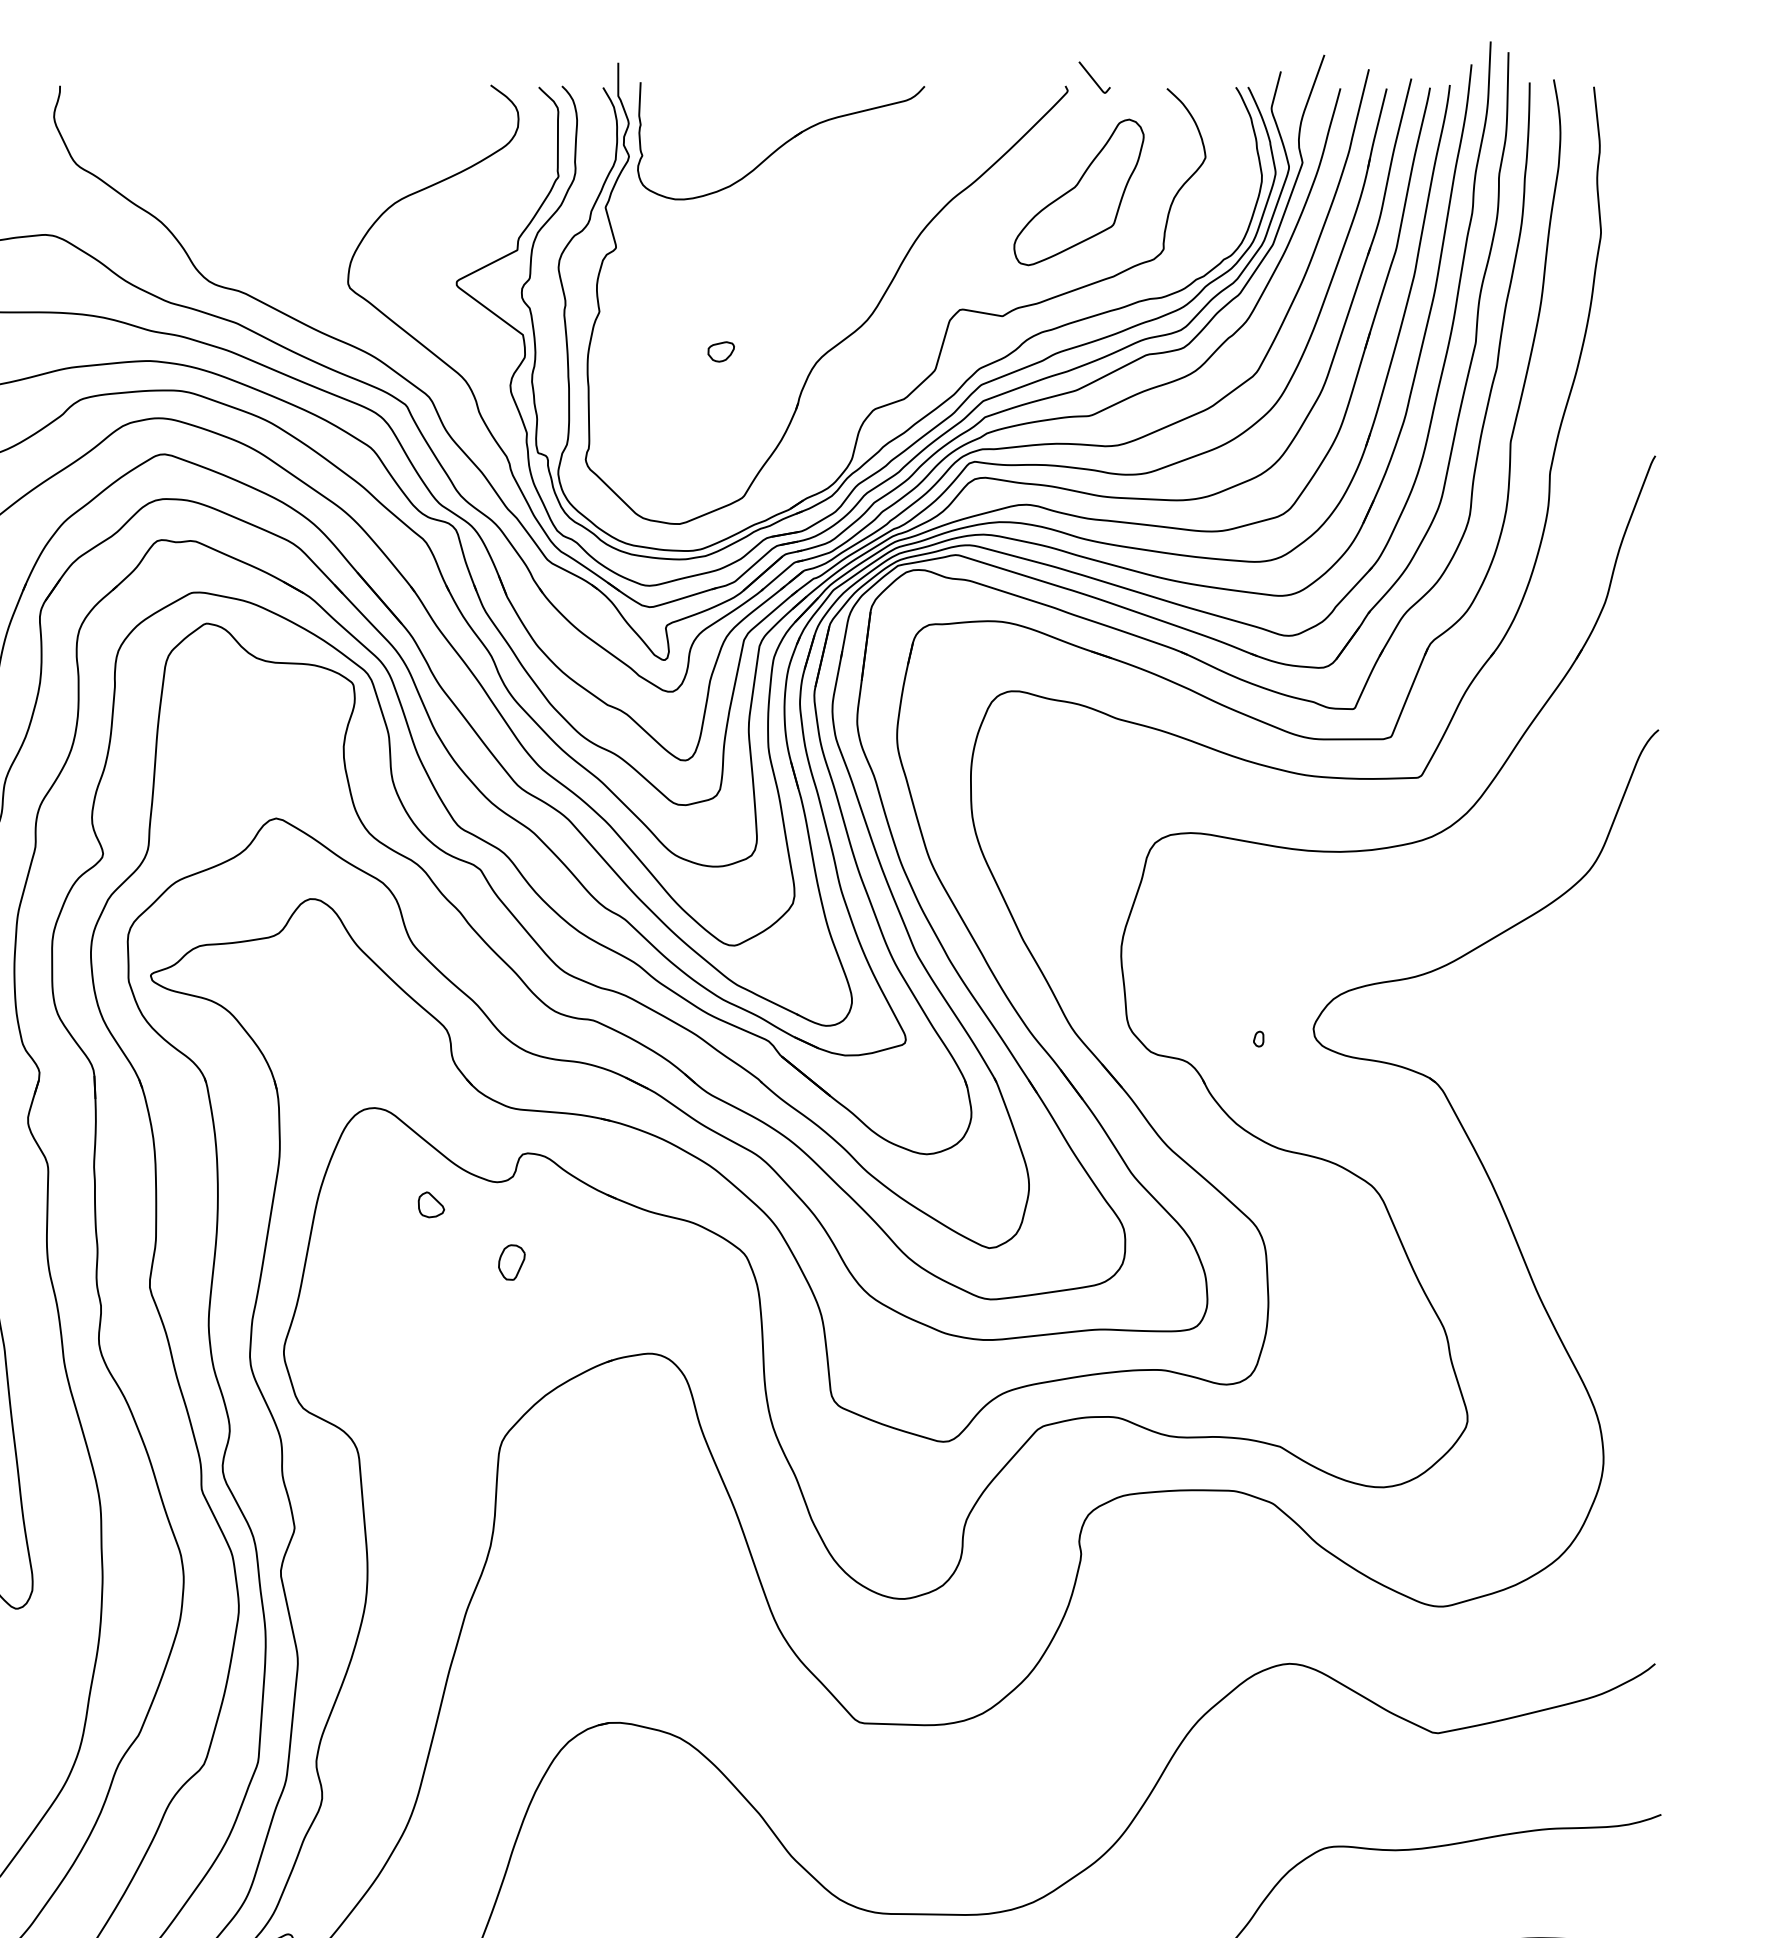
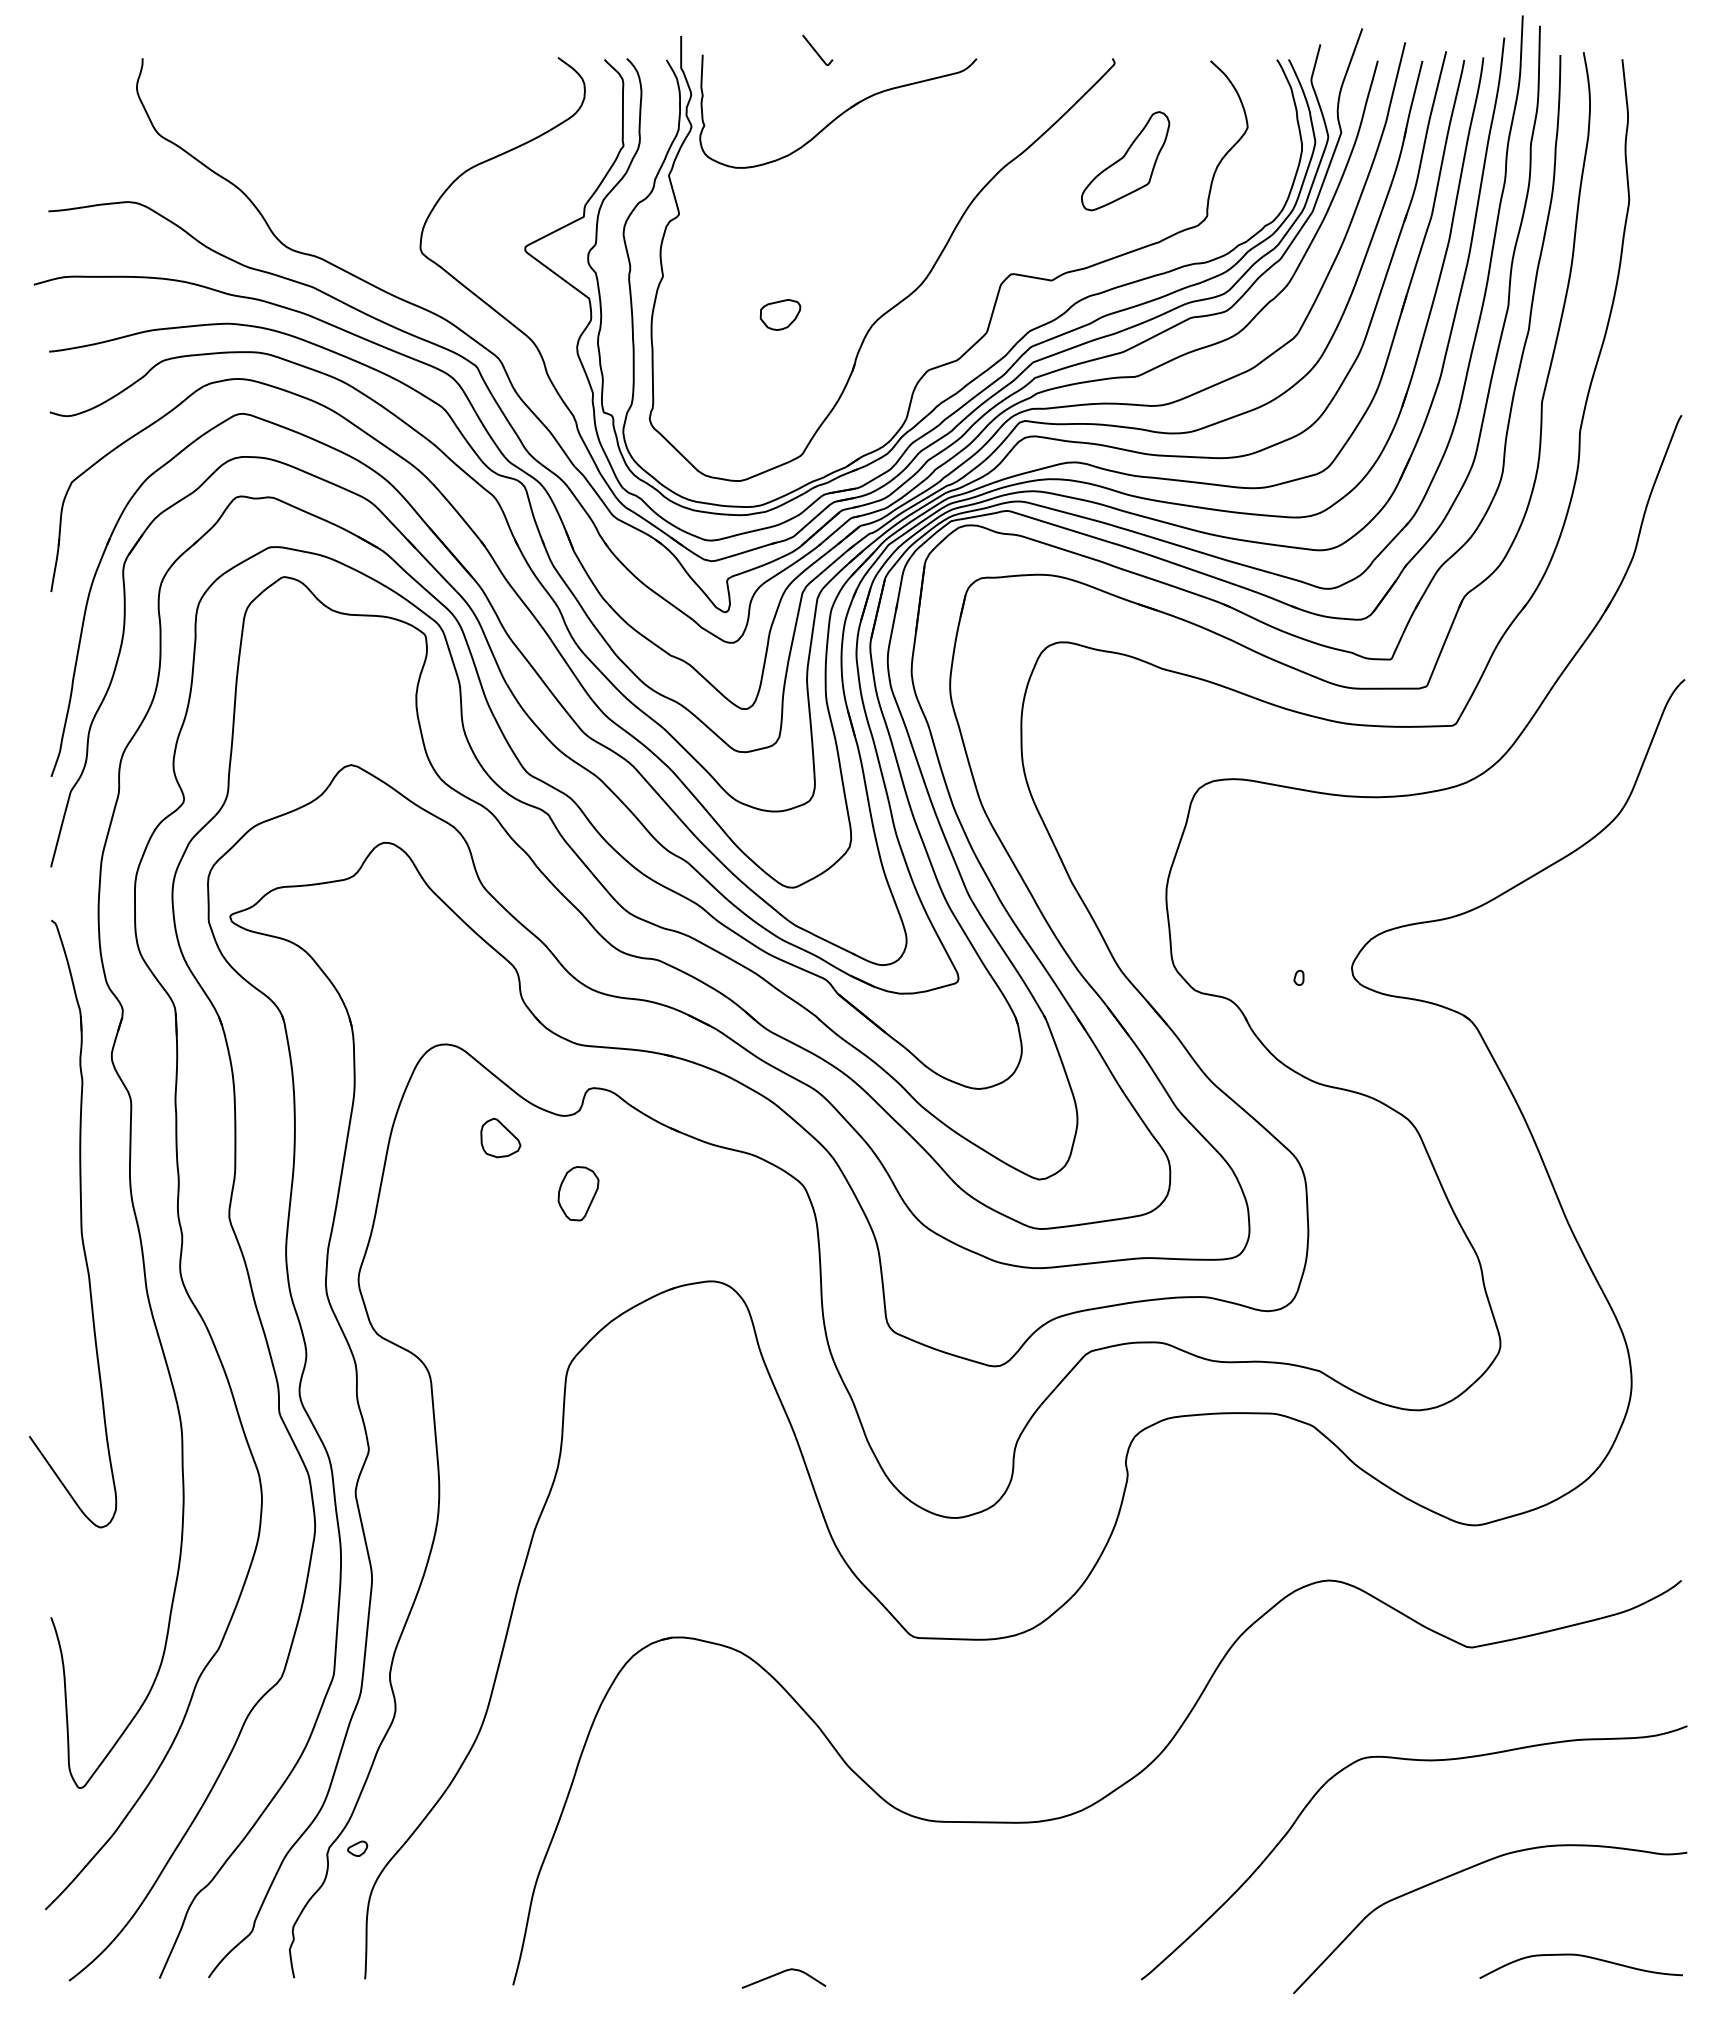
curve: (1093, 77) -> (816, 50), moved
part: (1078, 192) -> (1125, 161), size x0.7
part: (721, 351) -> (780, 314), size x1.6
part: (431, 1204) -> (500, 1137), size x1.6
part: (511, 1261) -> (578, 1192), size x1.6

